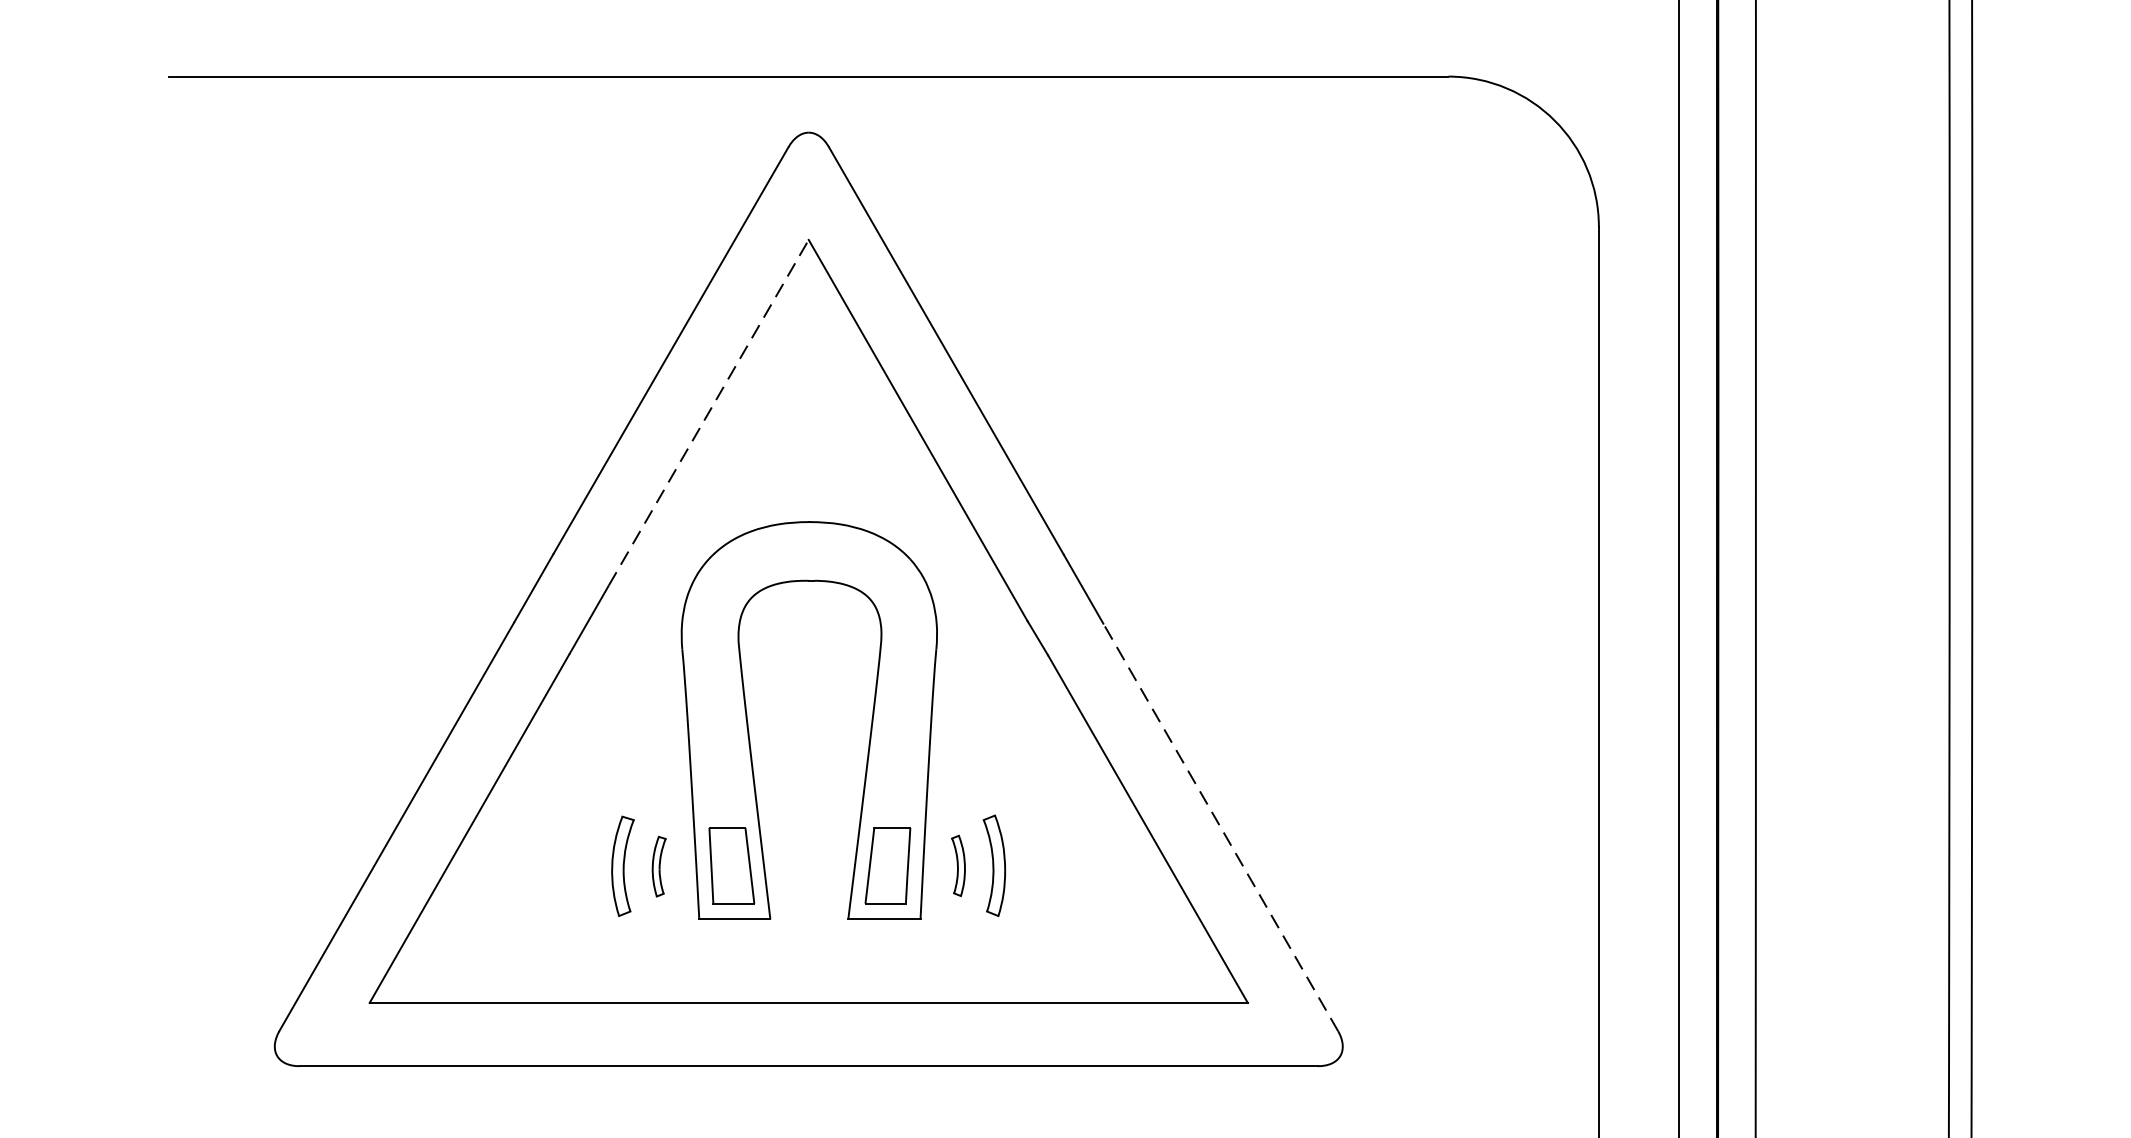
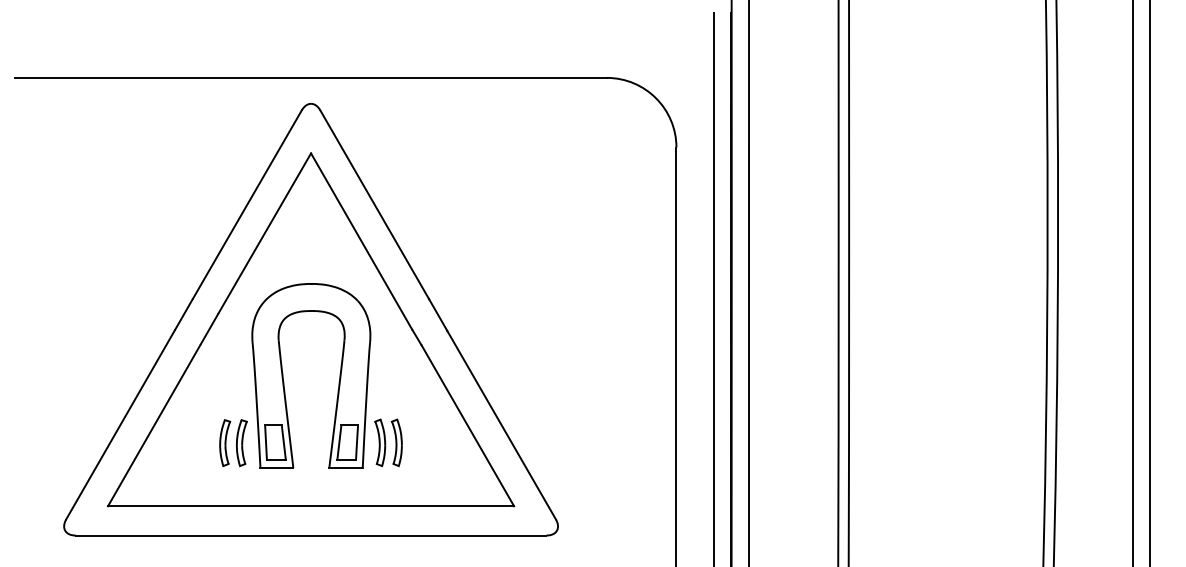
line: (710, 410) -> (265, 232), dashed -> solid
line: (1220, 828) -> (501, 425), dashed -> solid
part: (958, 865) -> (380, 442), size x1.67
part: (658, 867) -> (241, 443), size x1.67

